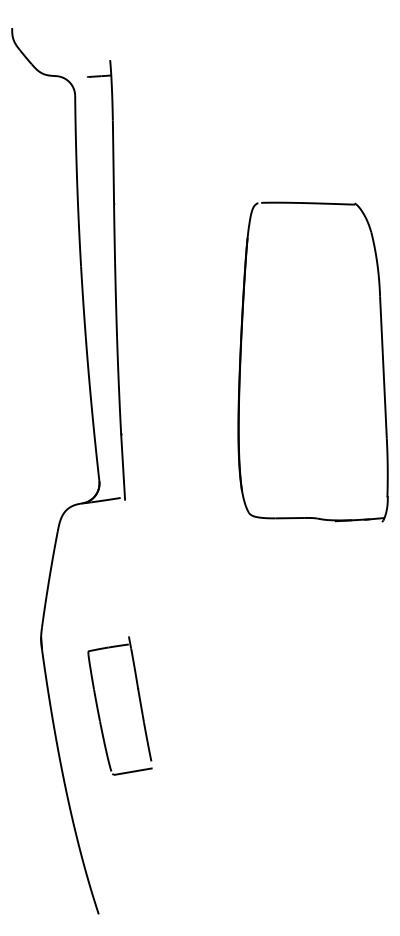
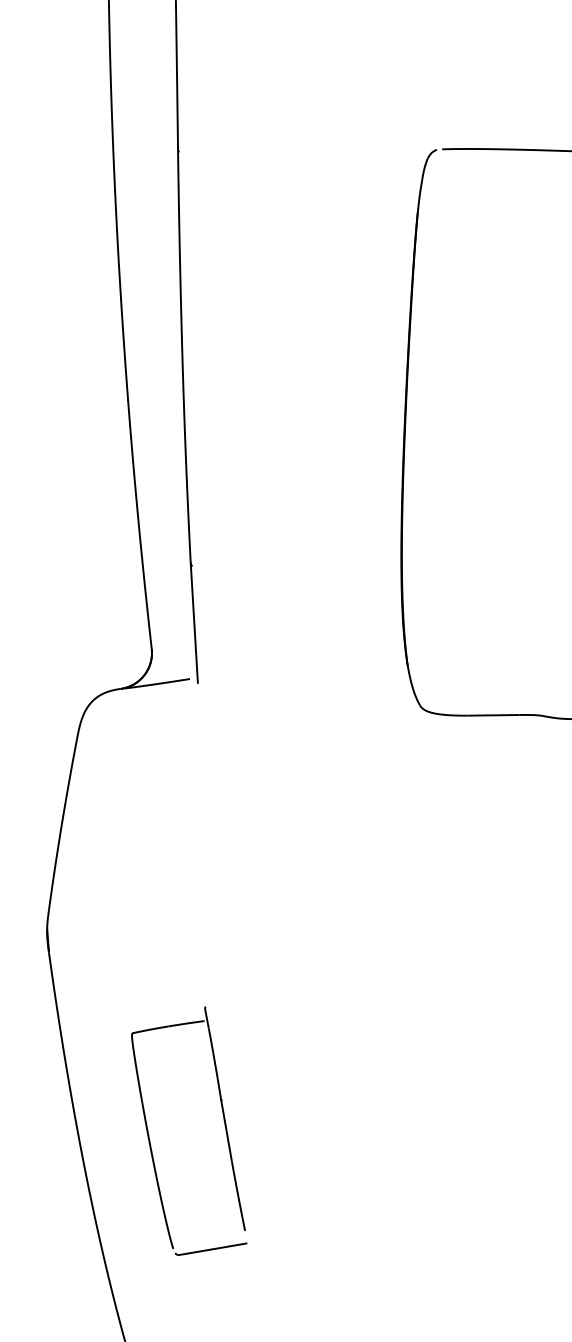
part: (139, 703) -> (223, 1126), moved

